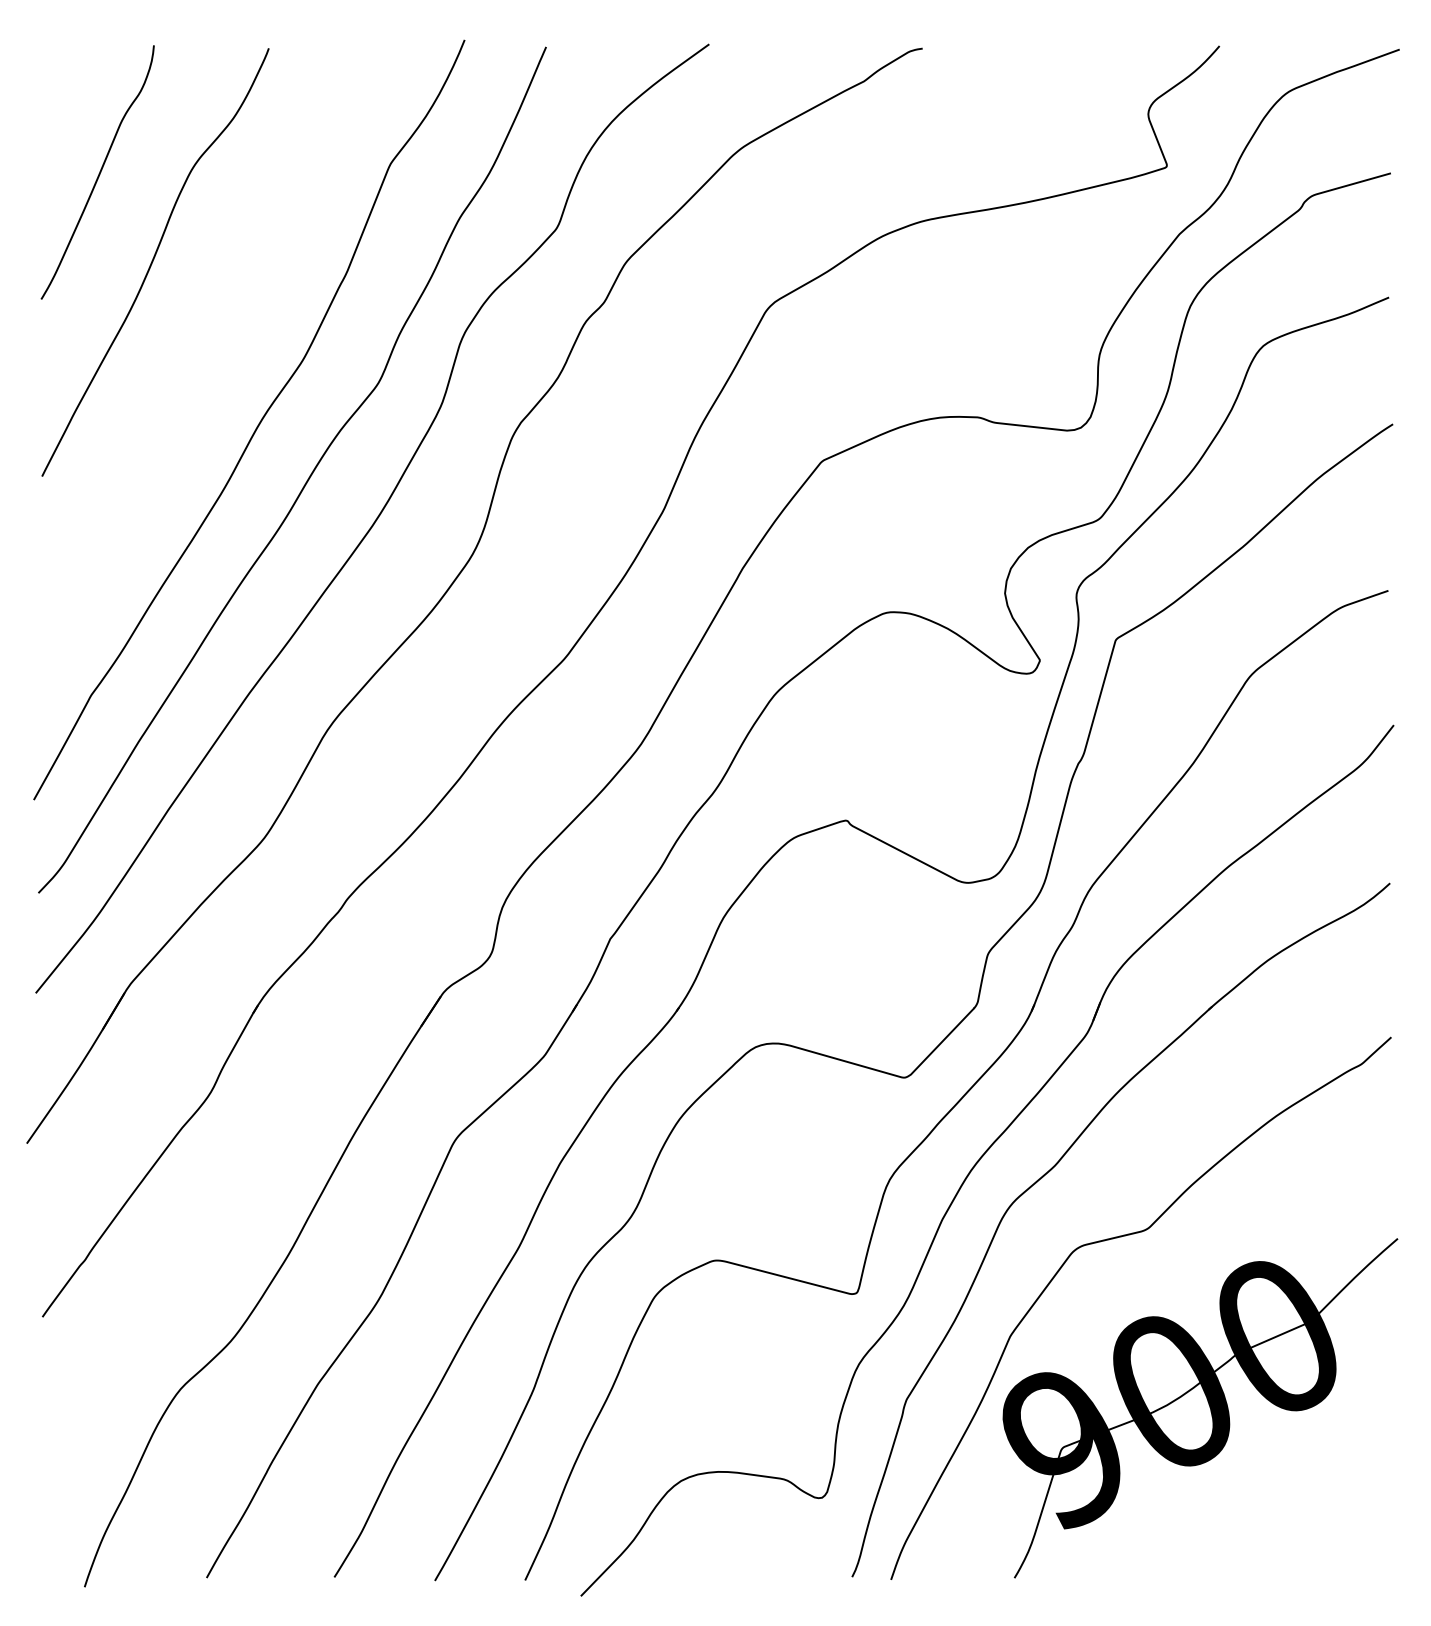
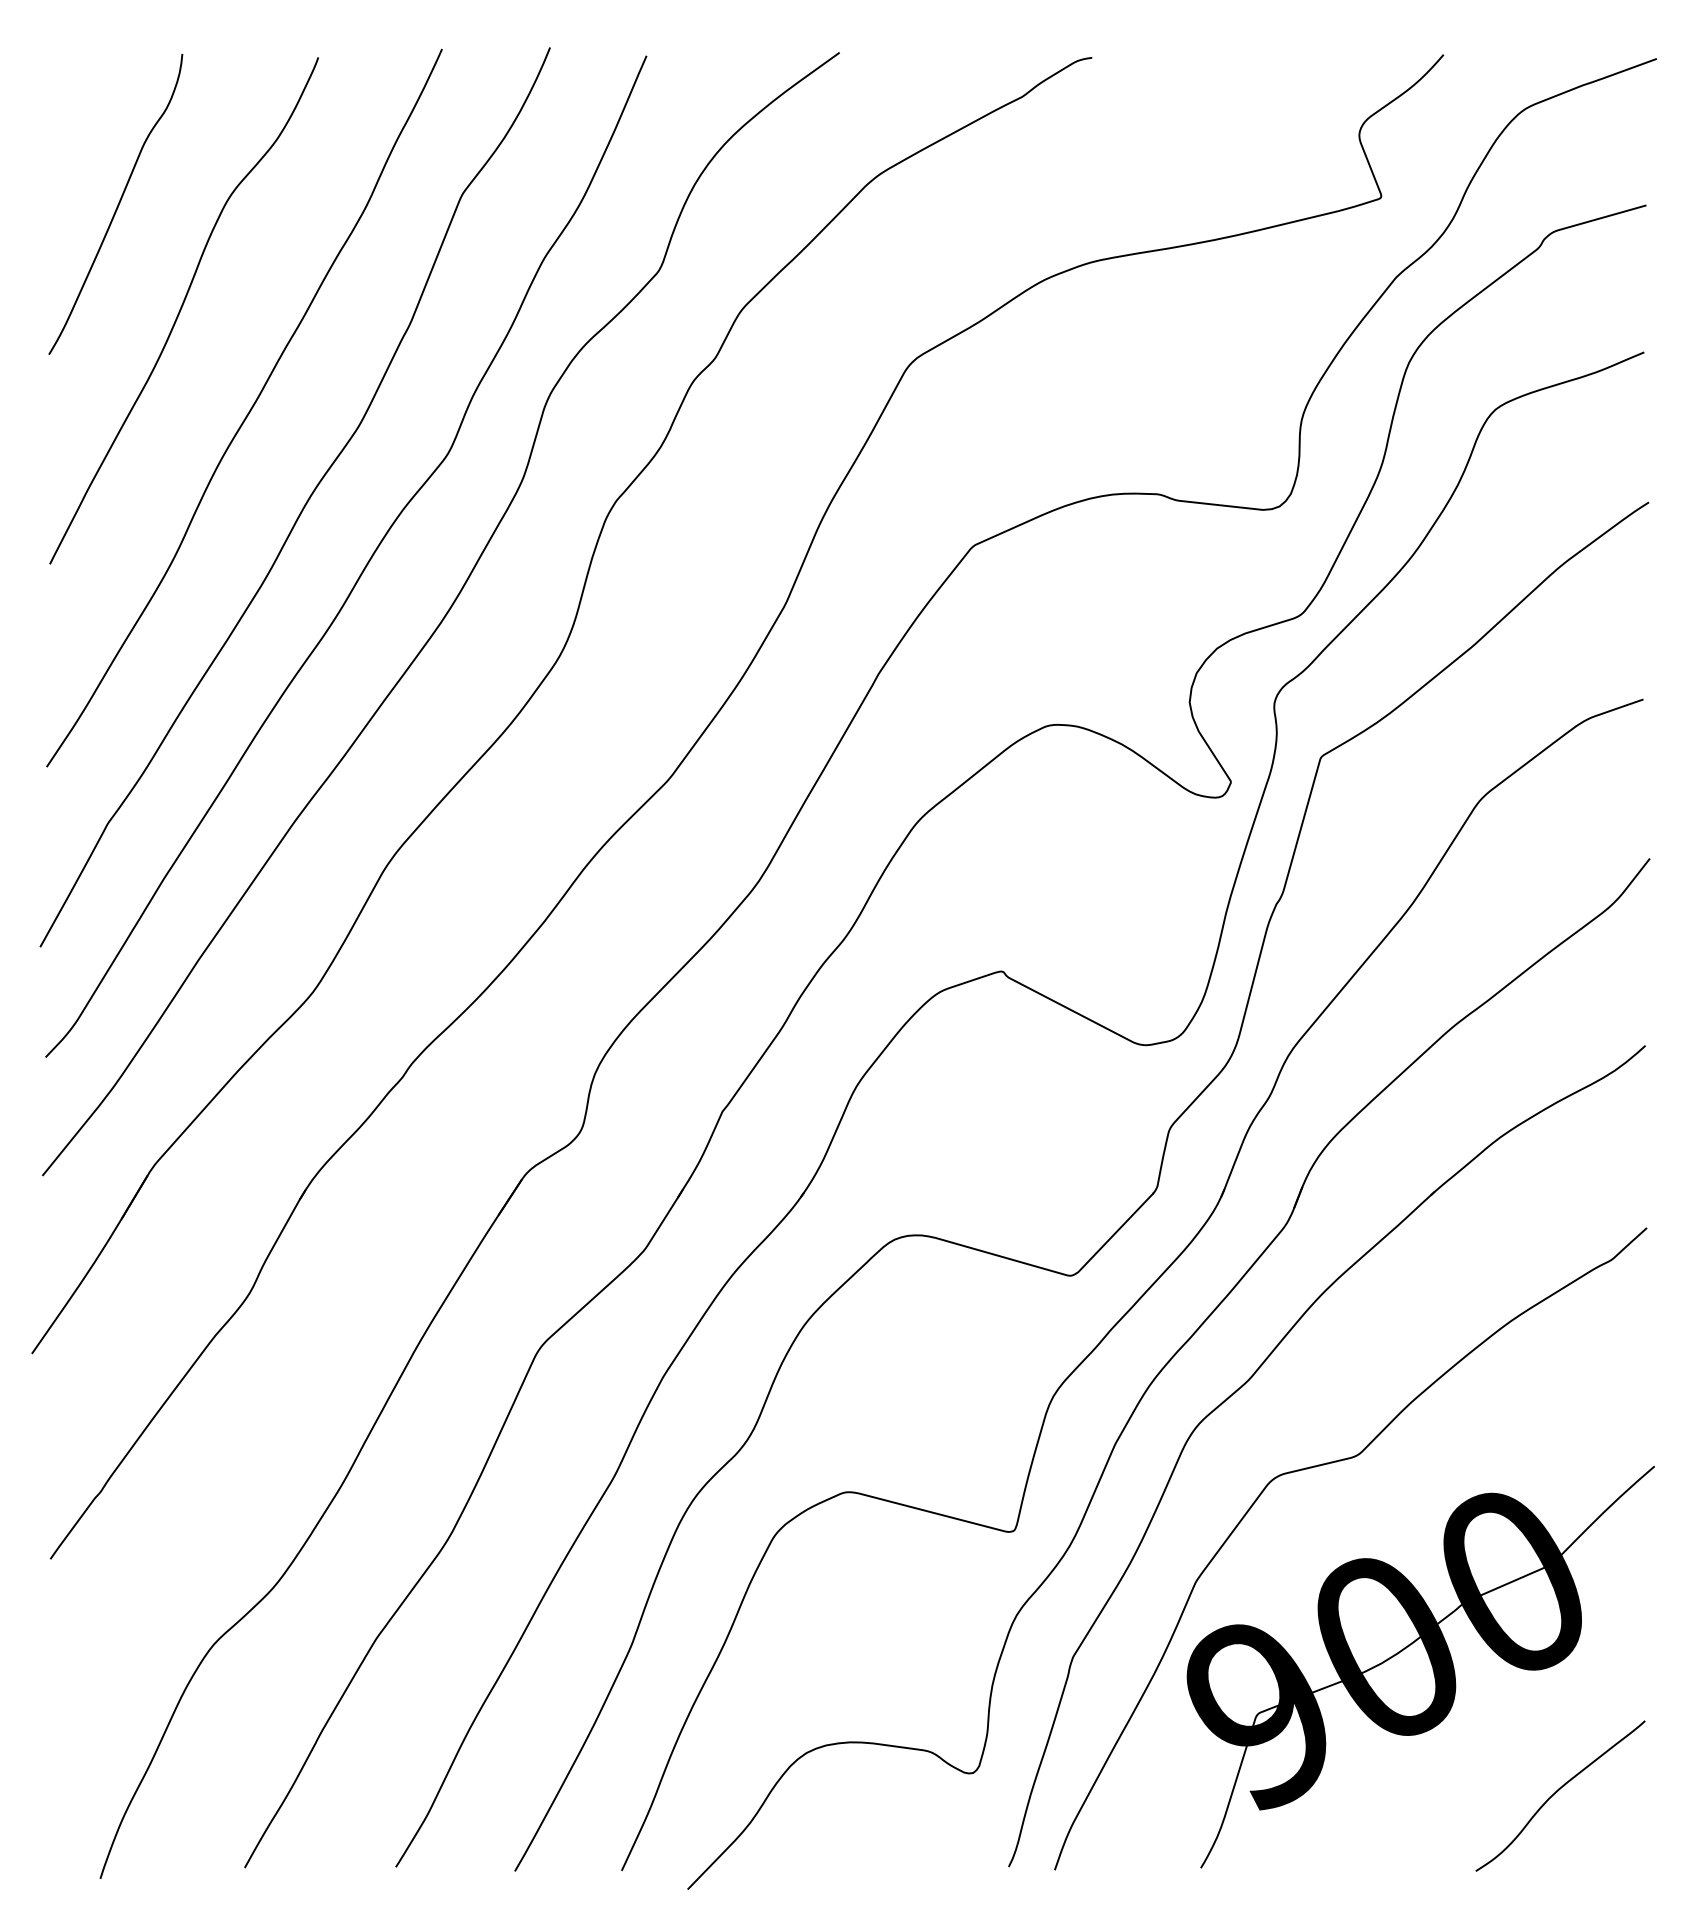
curve: (209, 347) -> (248, 411), added
curve: (1315, 1514) -> (1557, 1792), added

